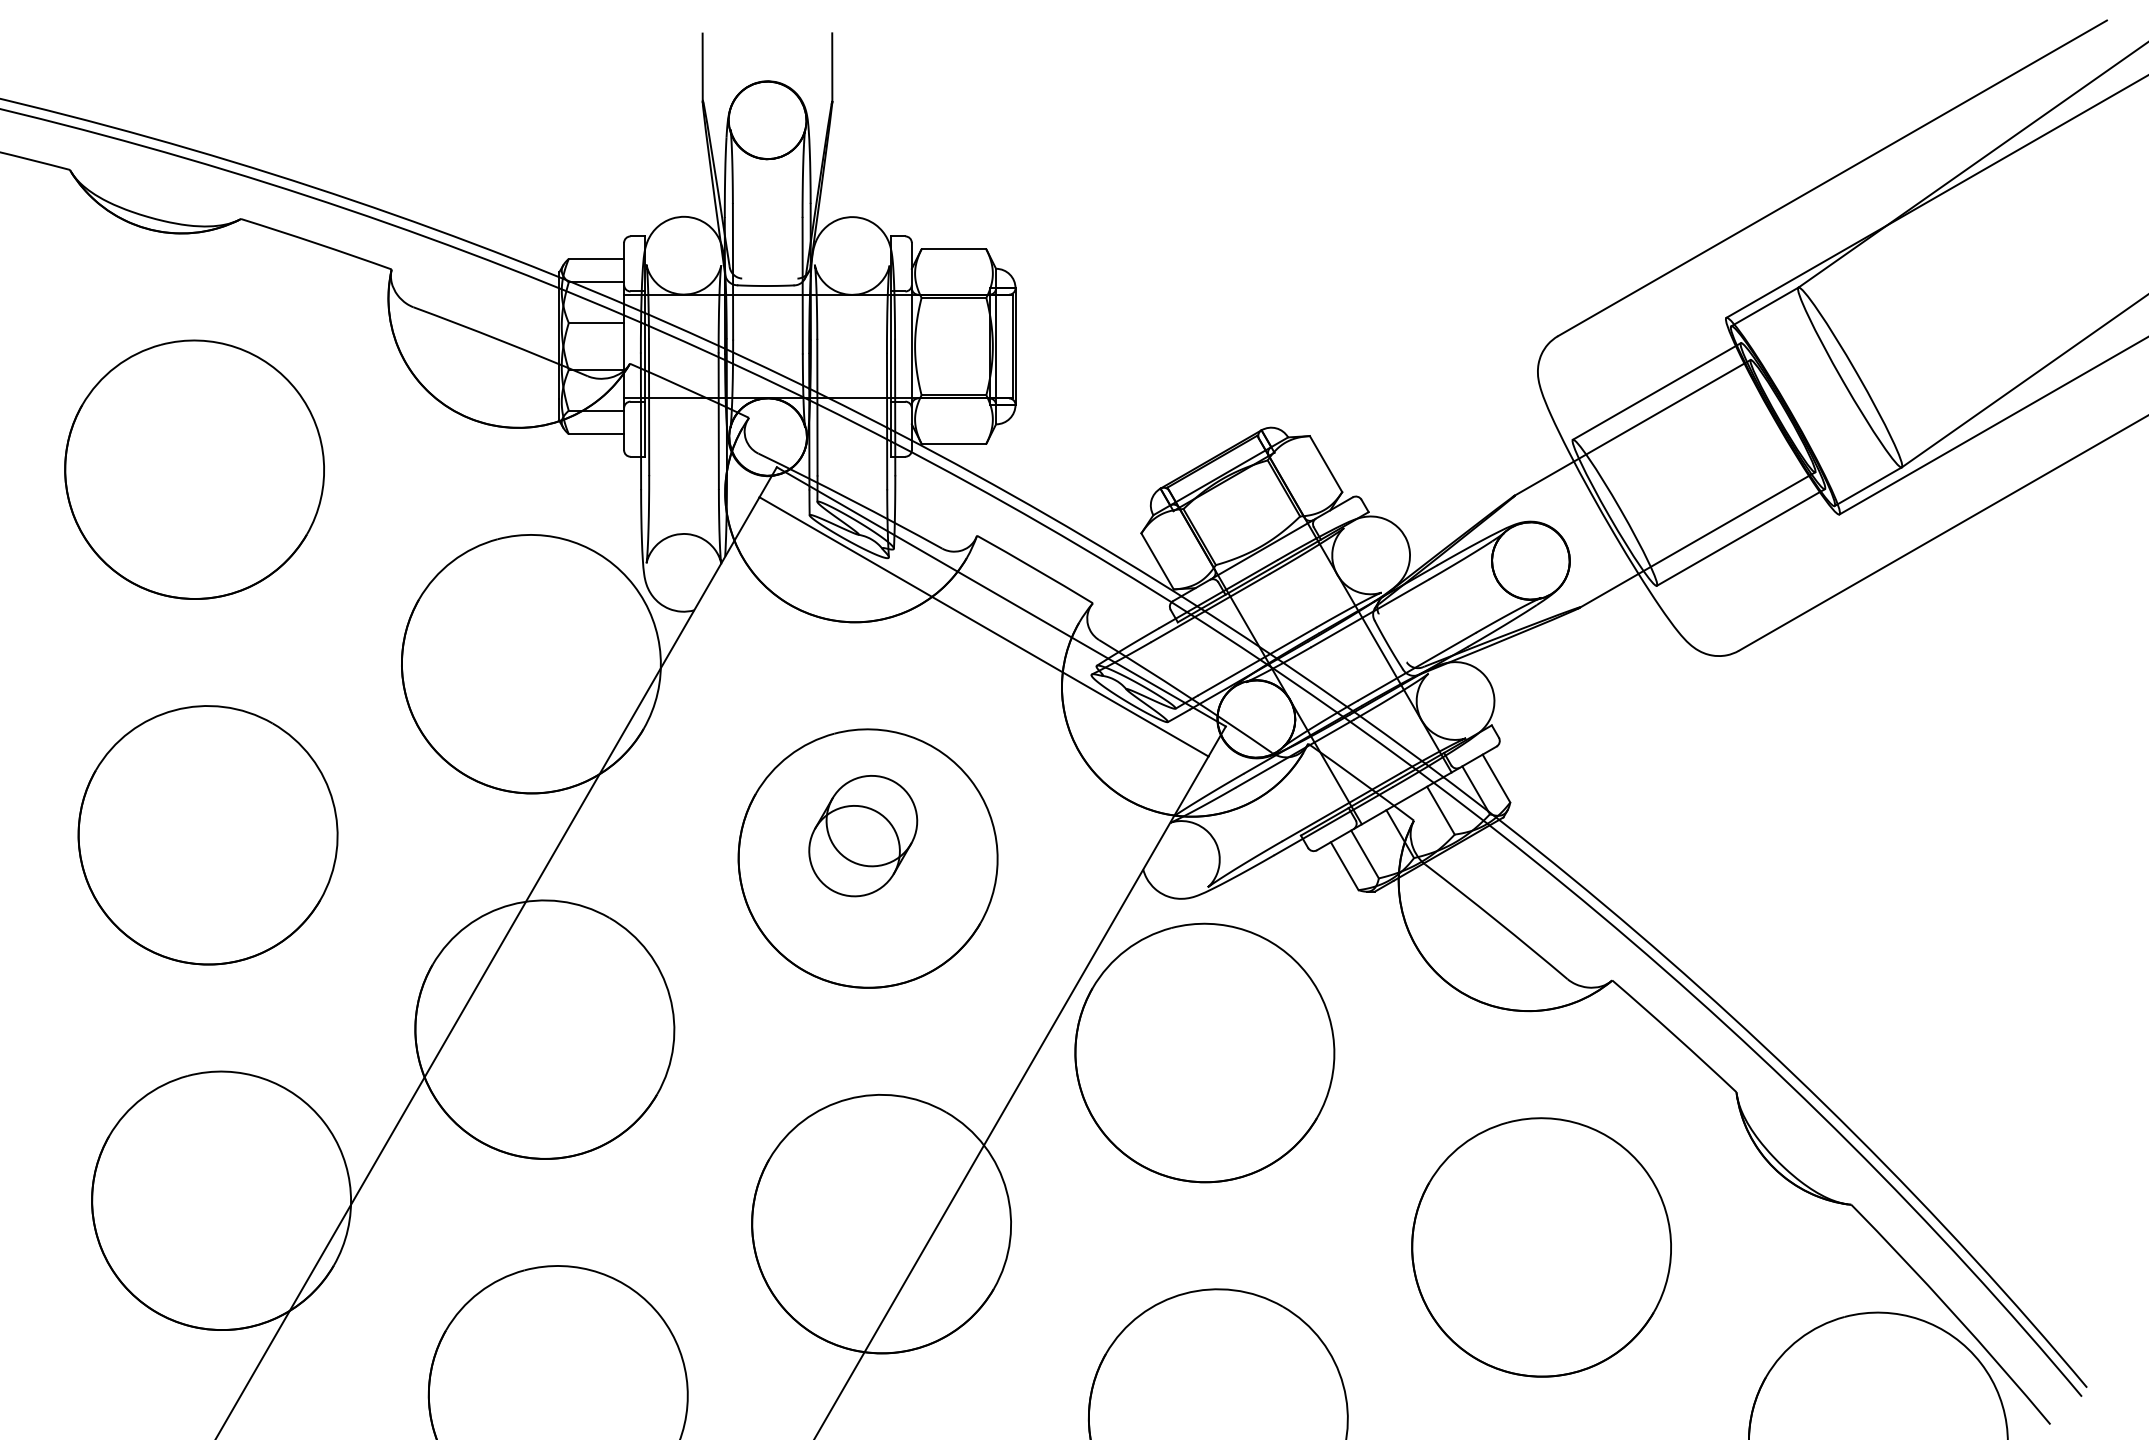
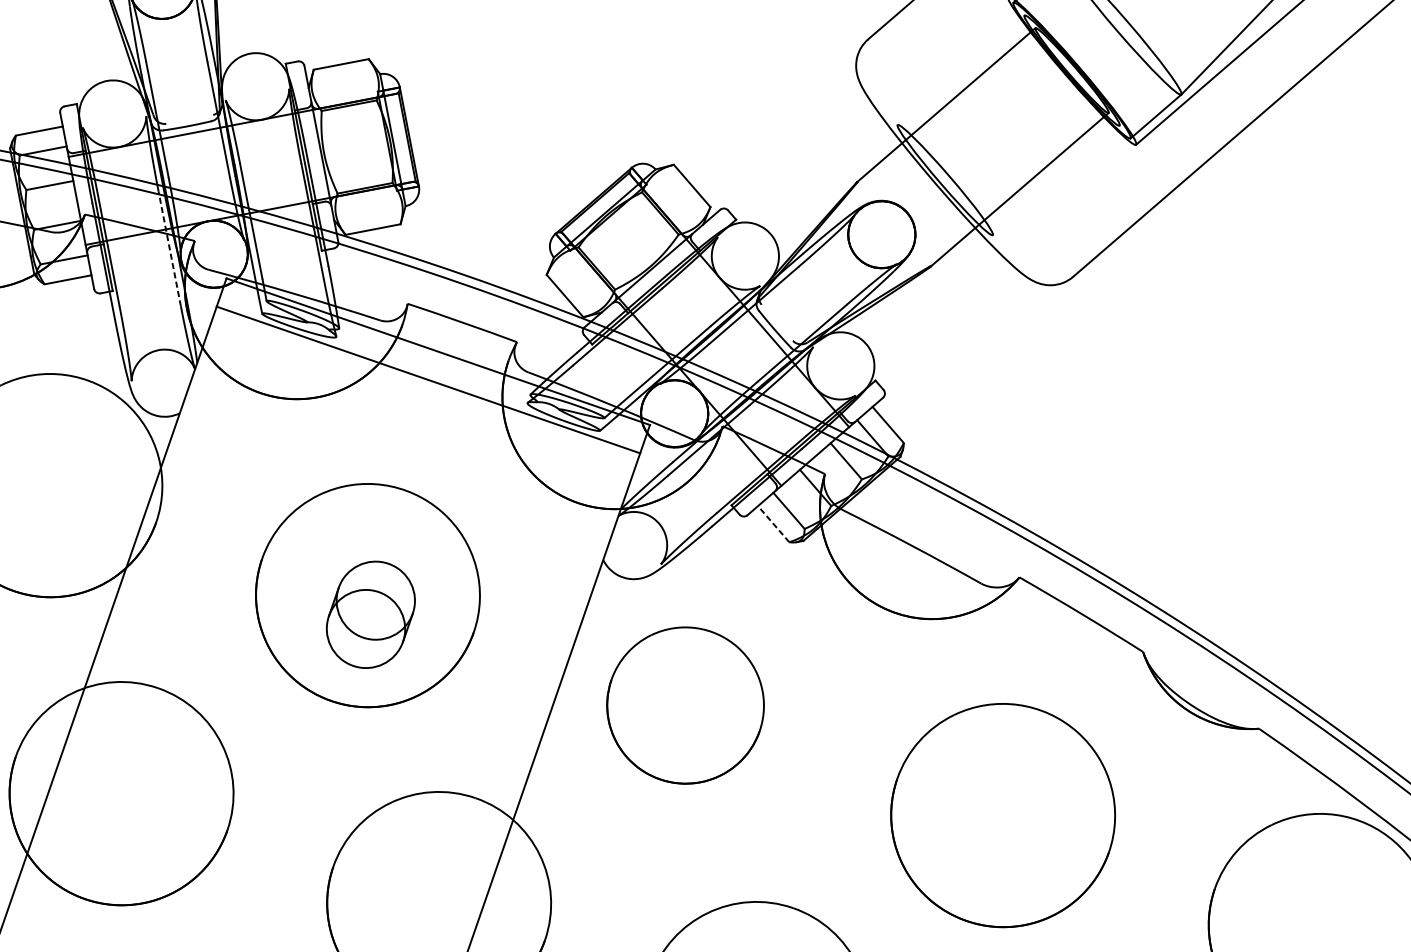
line: (1656, 391) -> (960, 70), removed
line: (718, 421) -> (169, 249), solid -> dashed
line: (1740, 537) -> (1055, 180), removed
part: (863, 836) -> (371, 615), moved
line: (1344, 866) -> (773, 524), solid -> dashed
part: (1204, 1052) -> (685, 705), size x0.7

